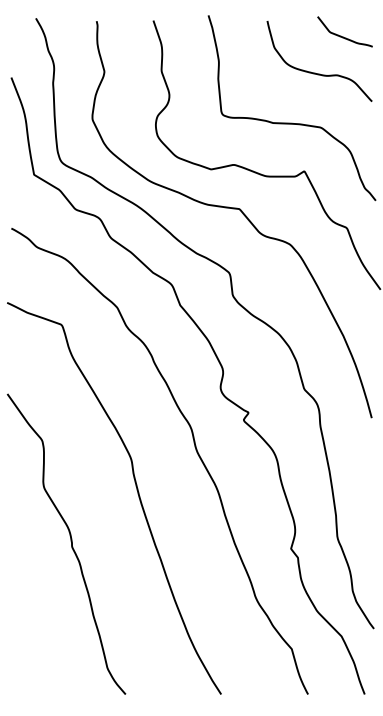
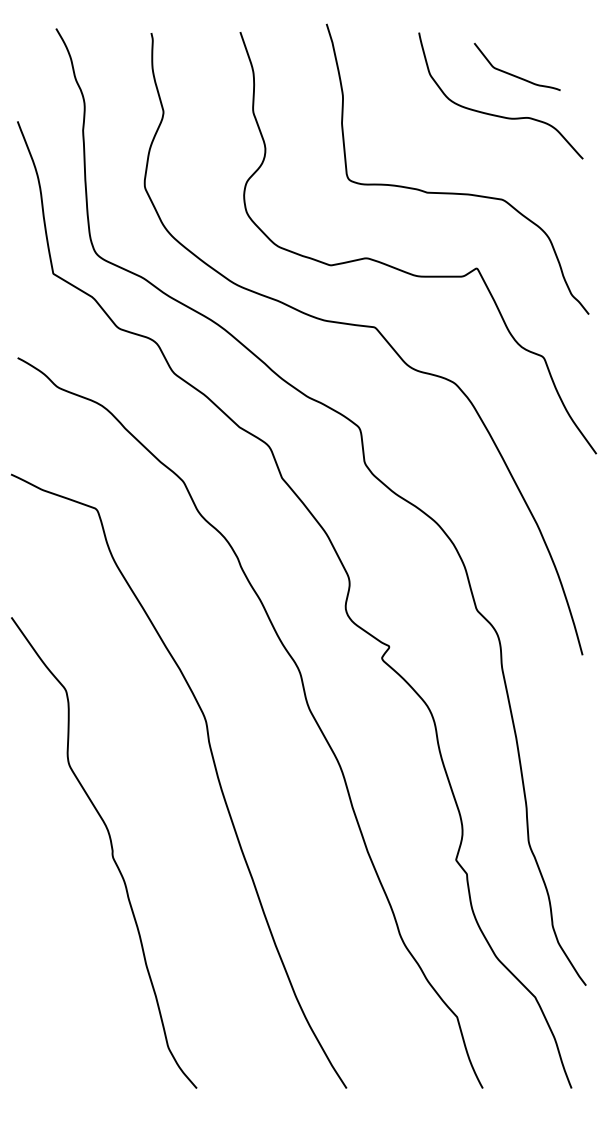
curve: (341, 35) -> (511, 72), moved

